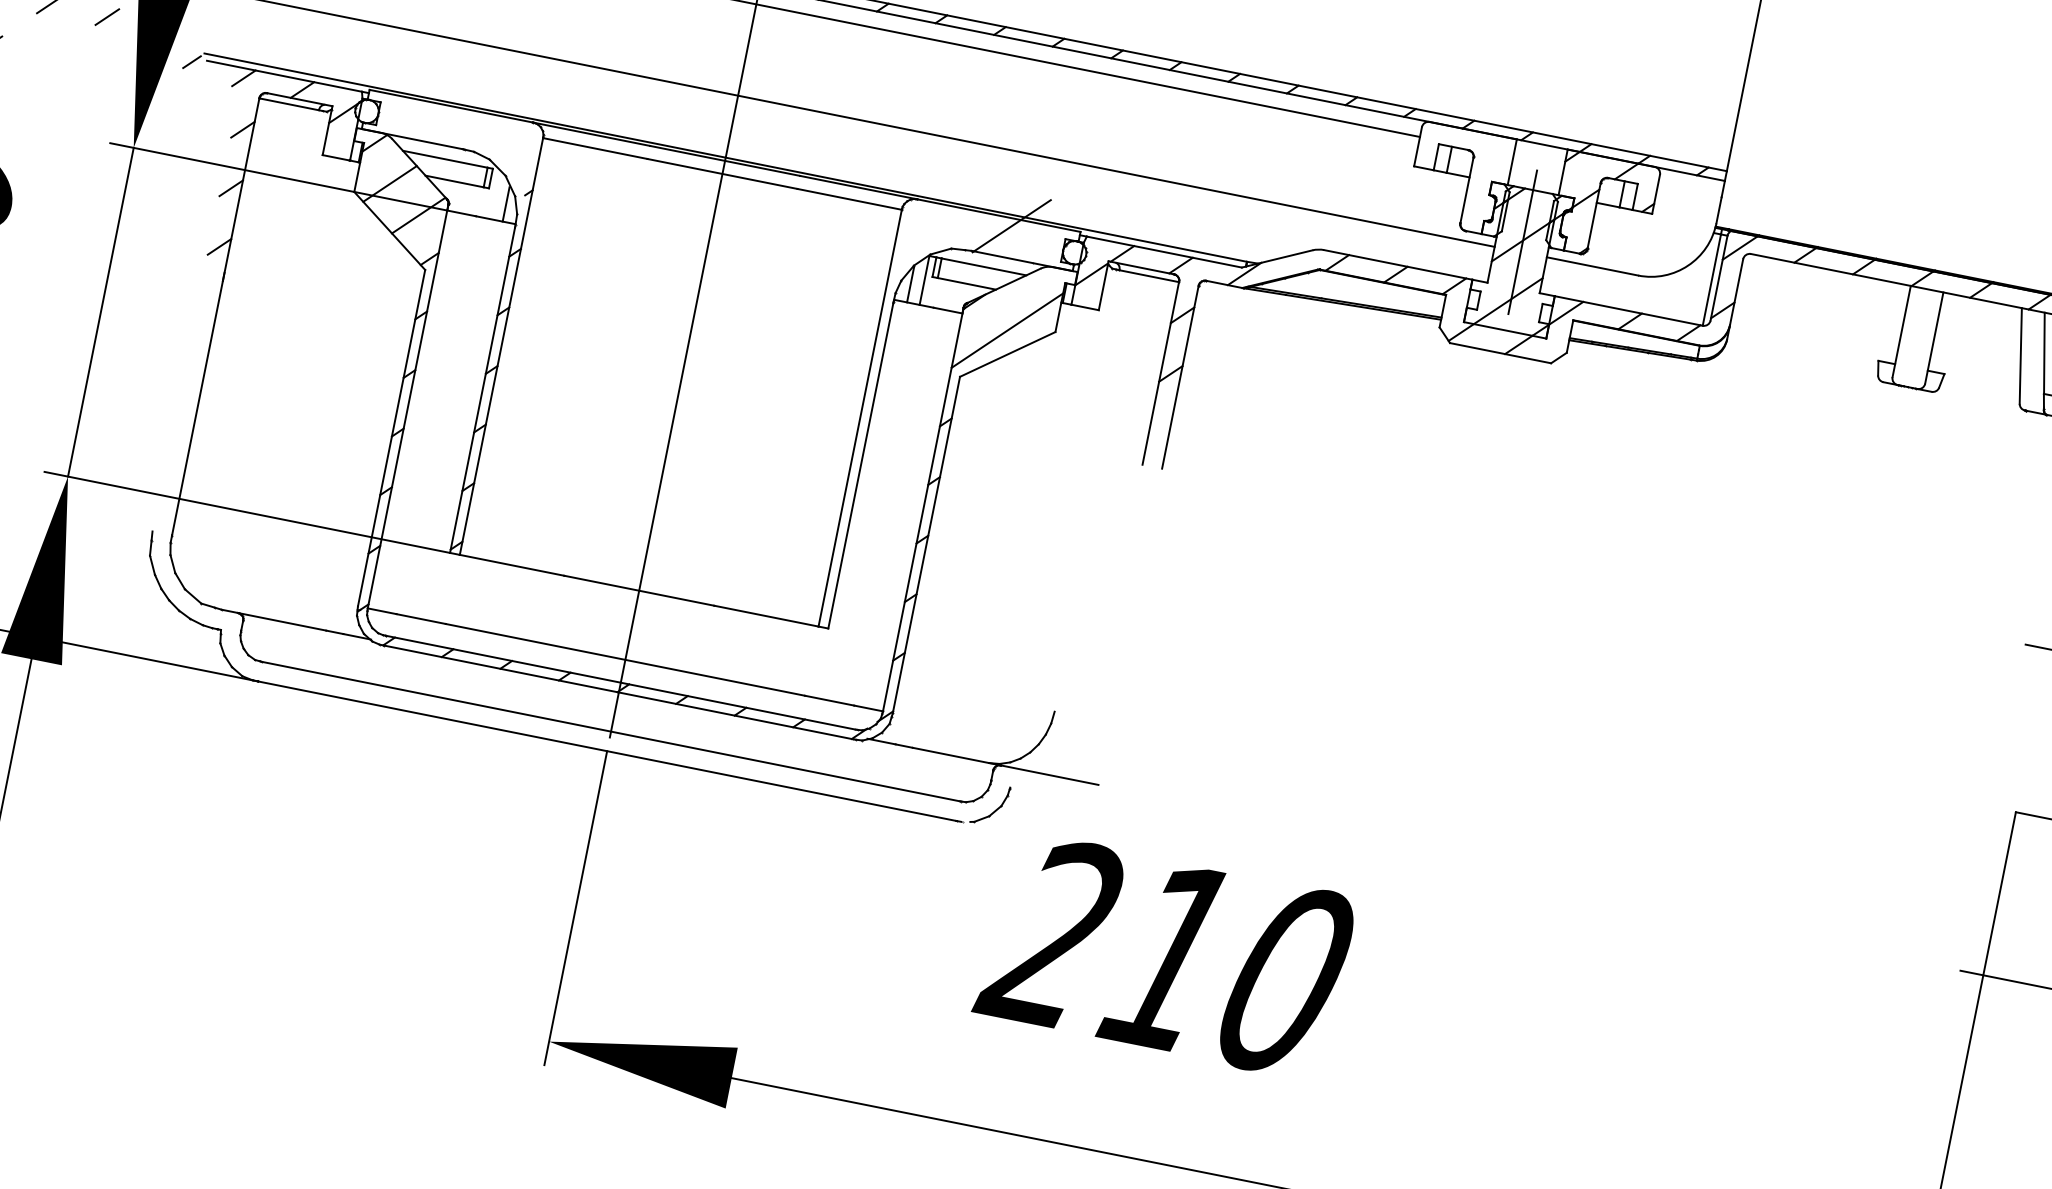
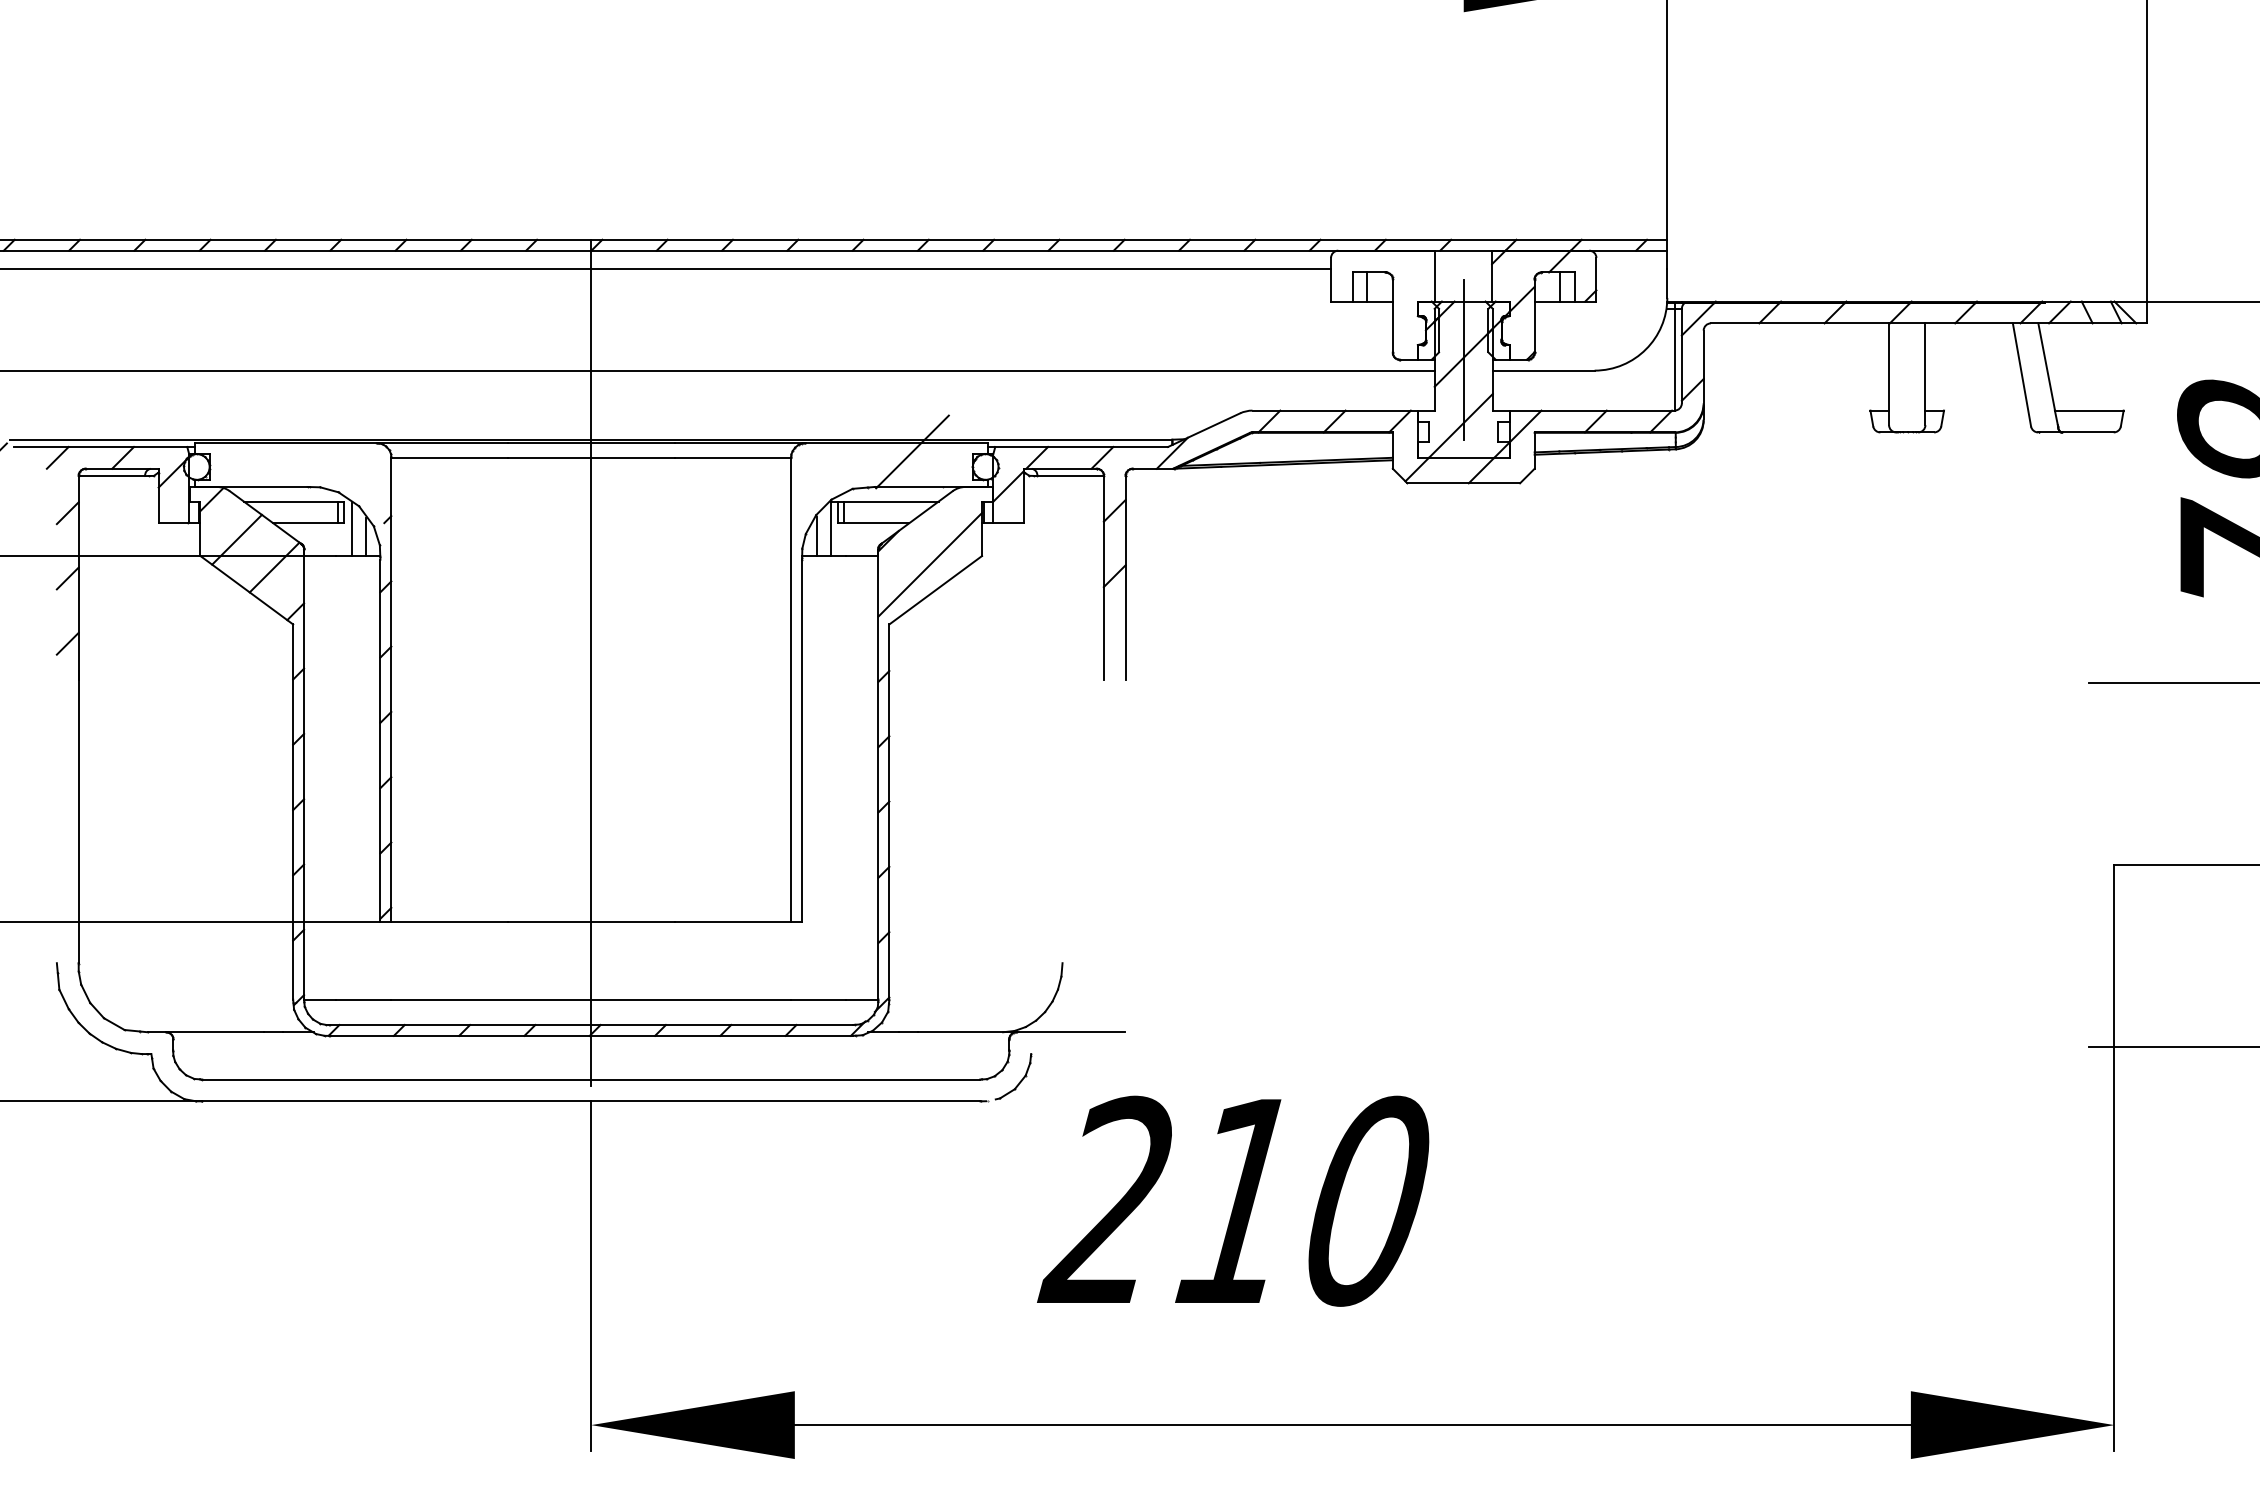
line: (494, 195) -> (351, 529), added

